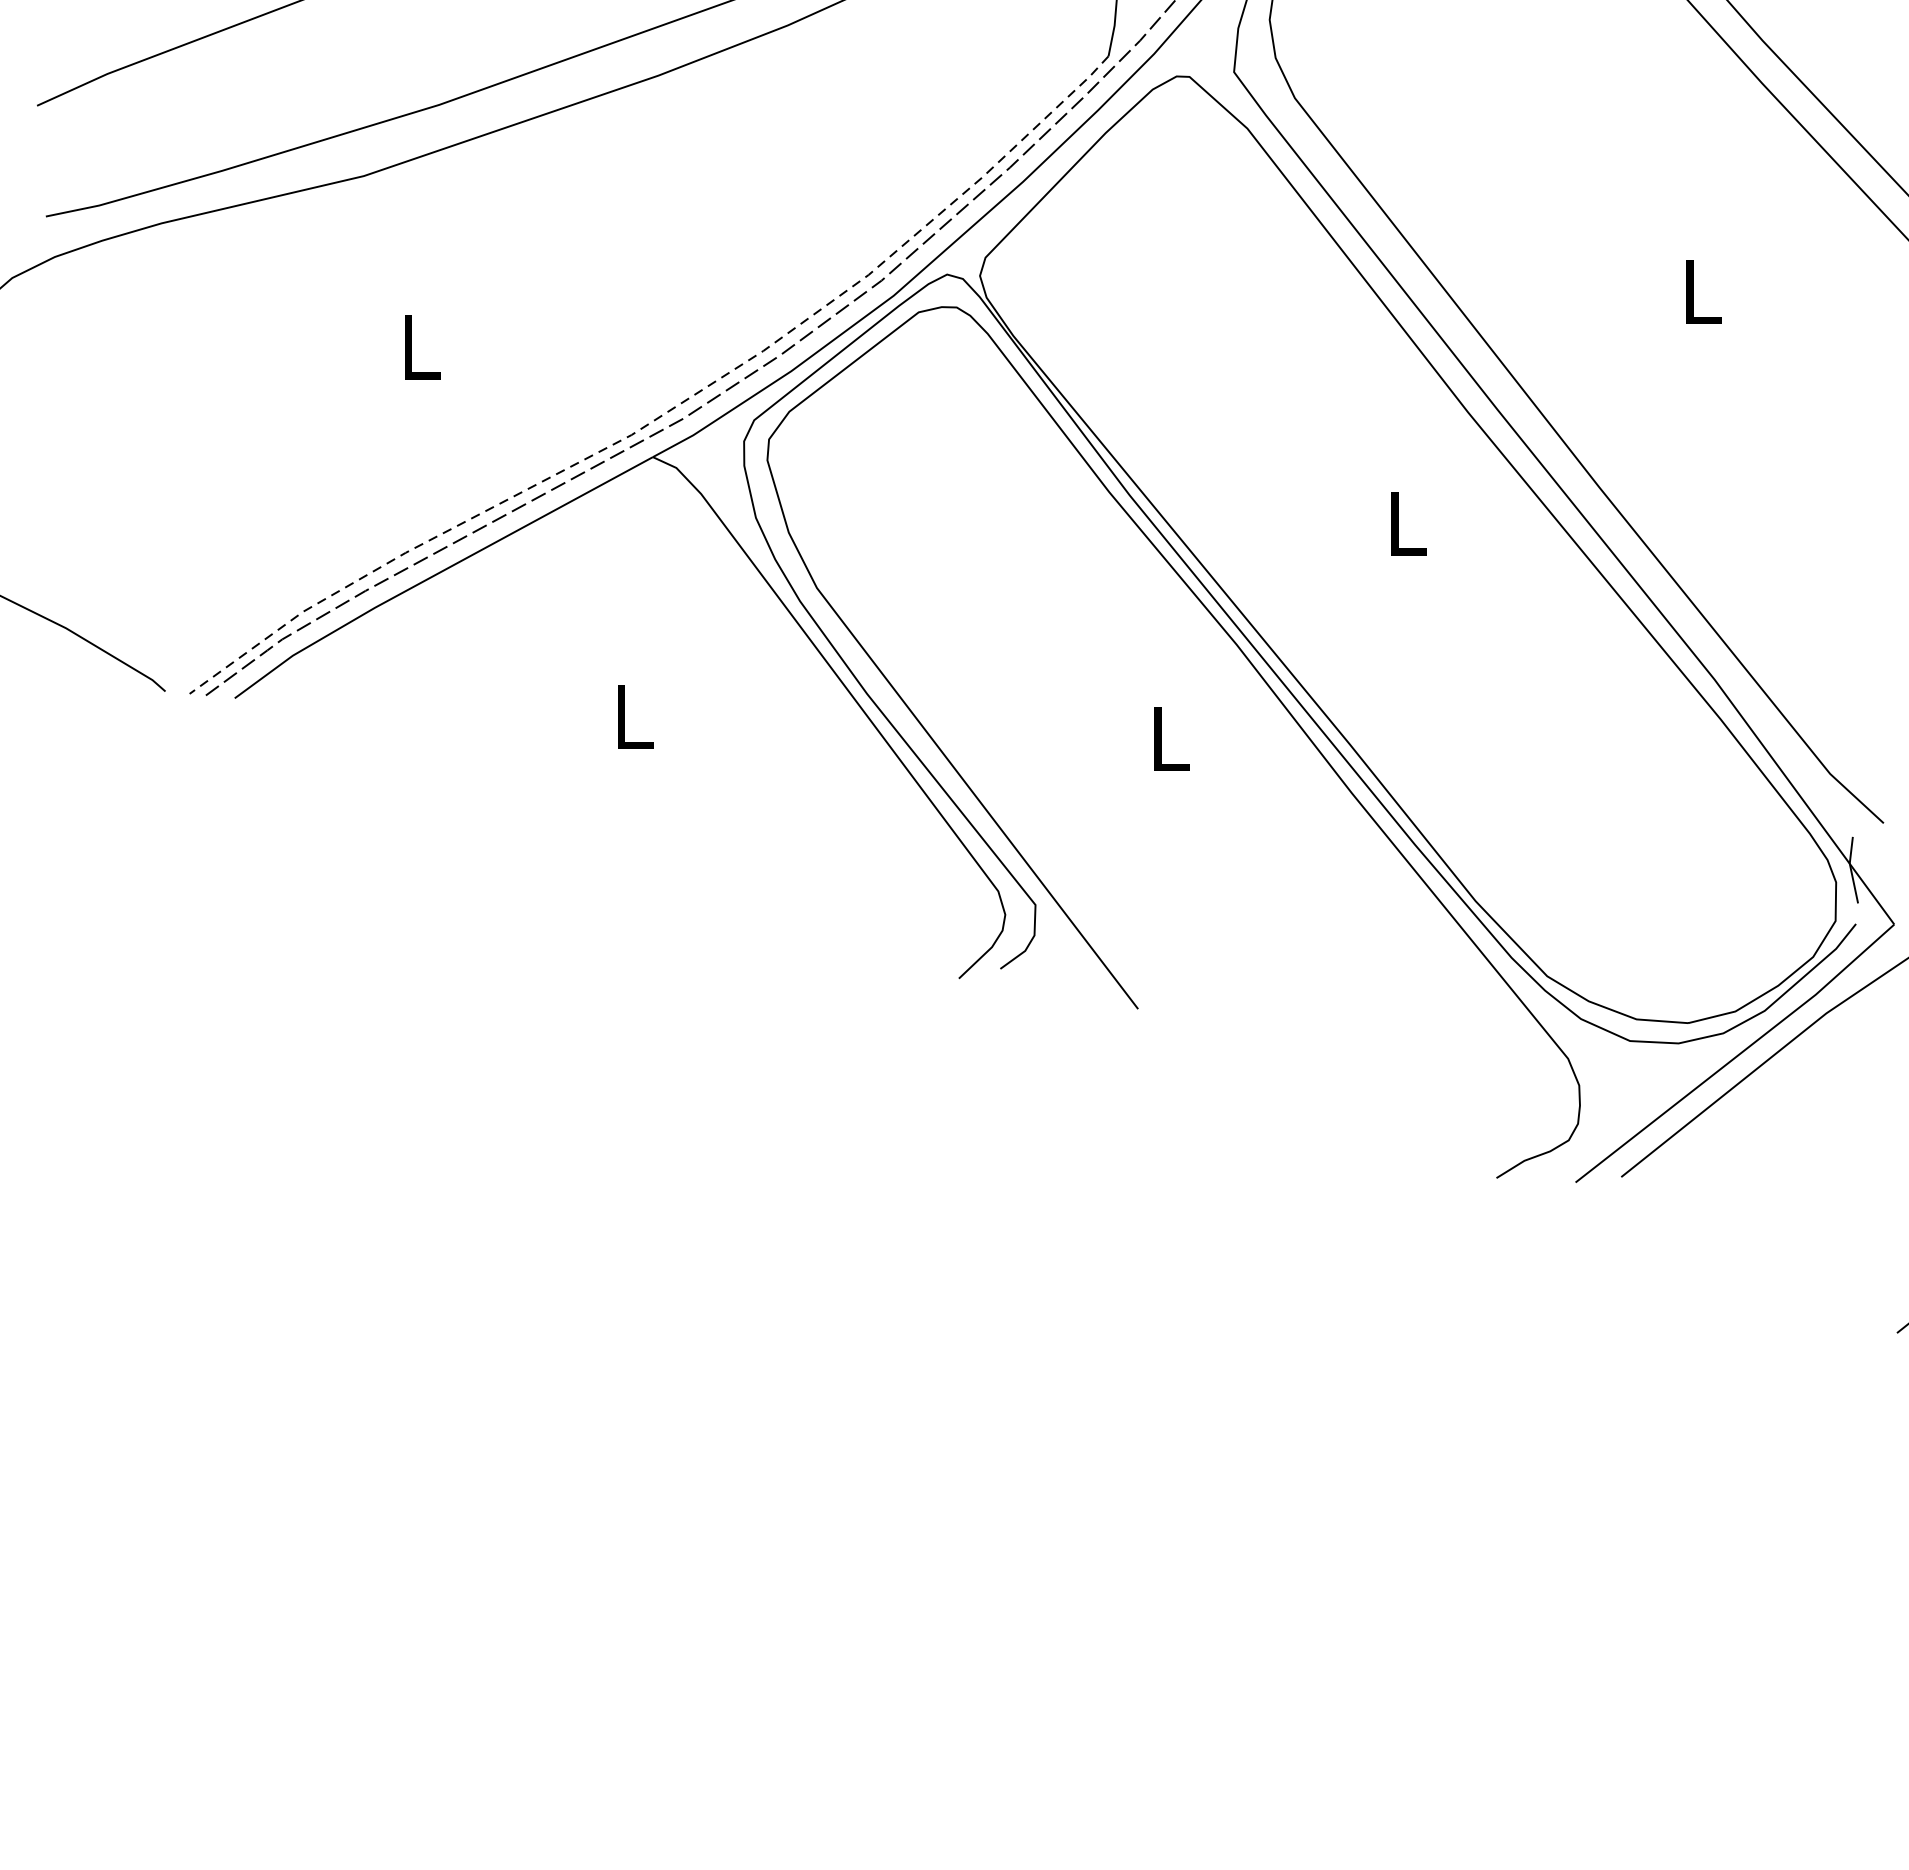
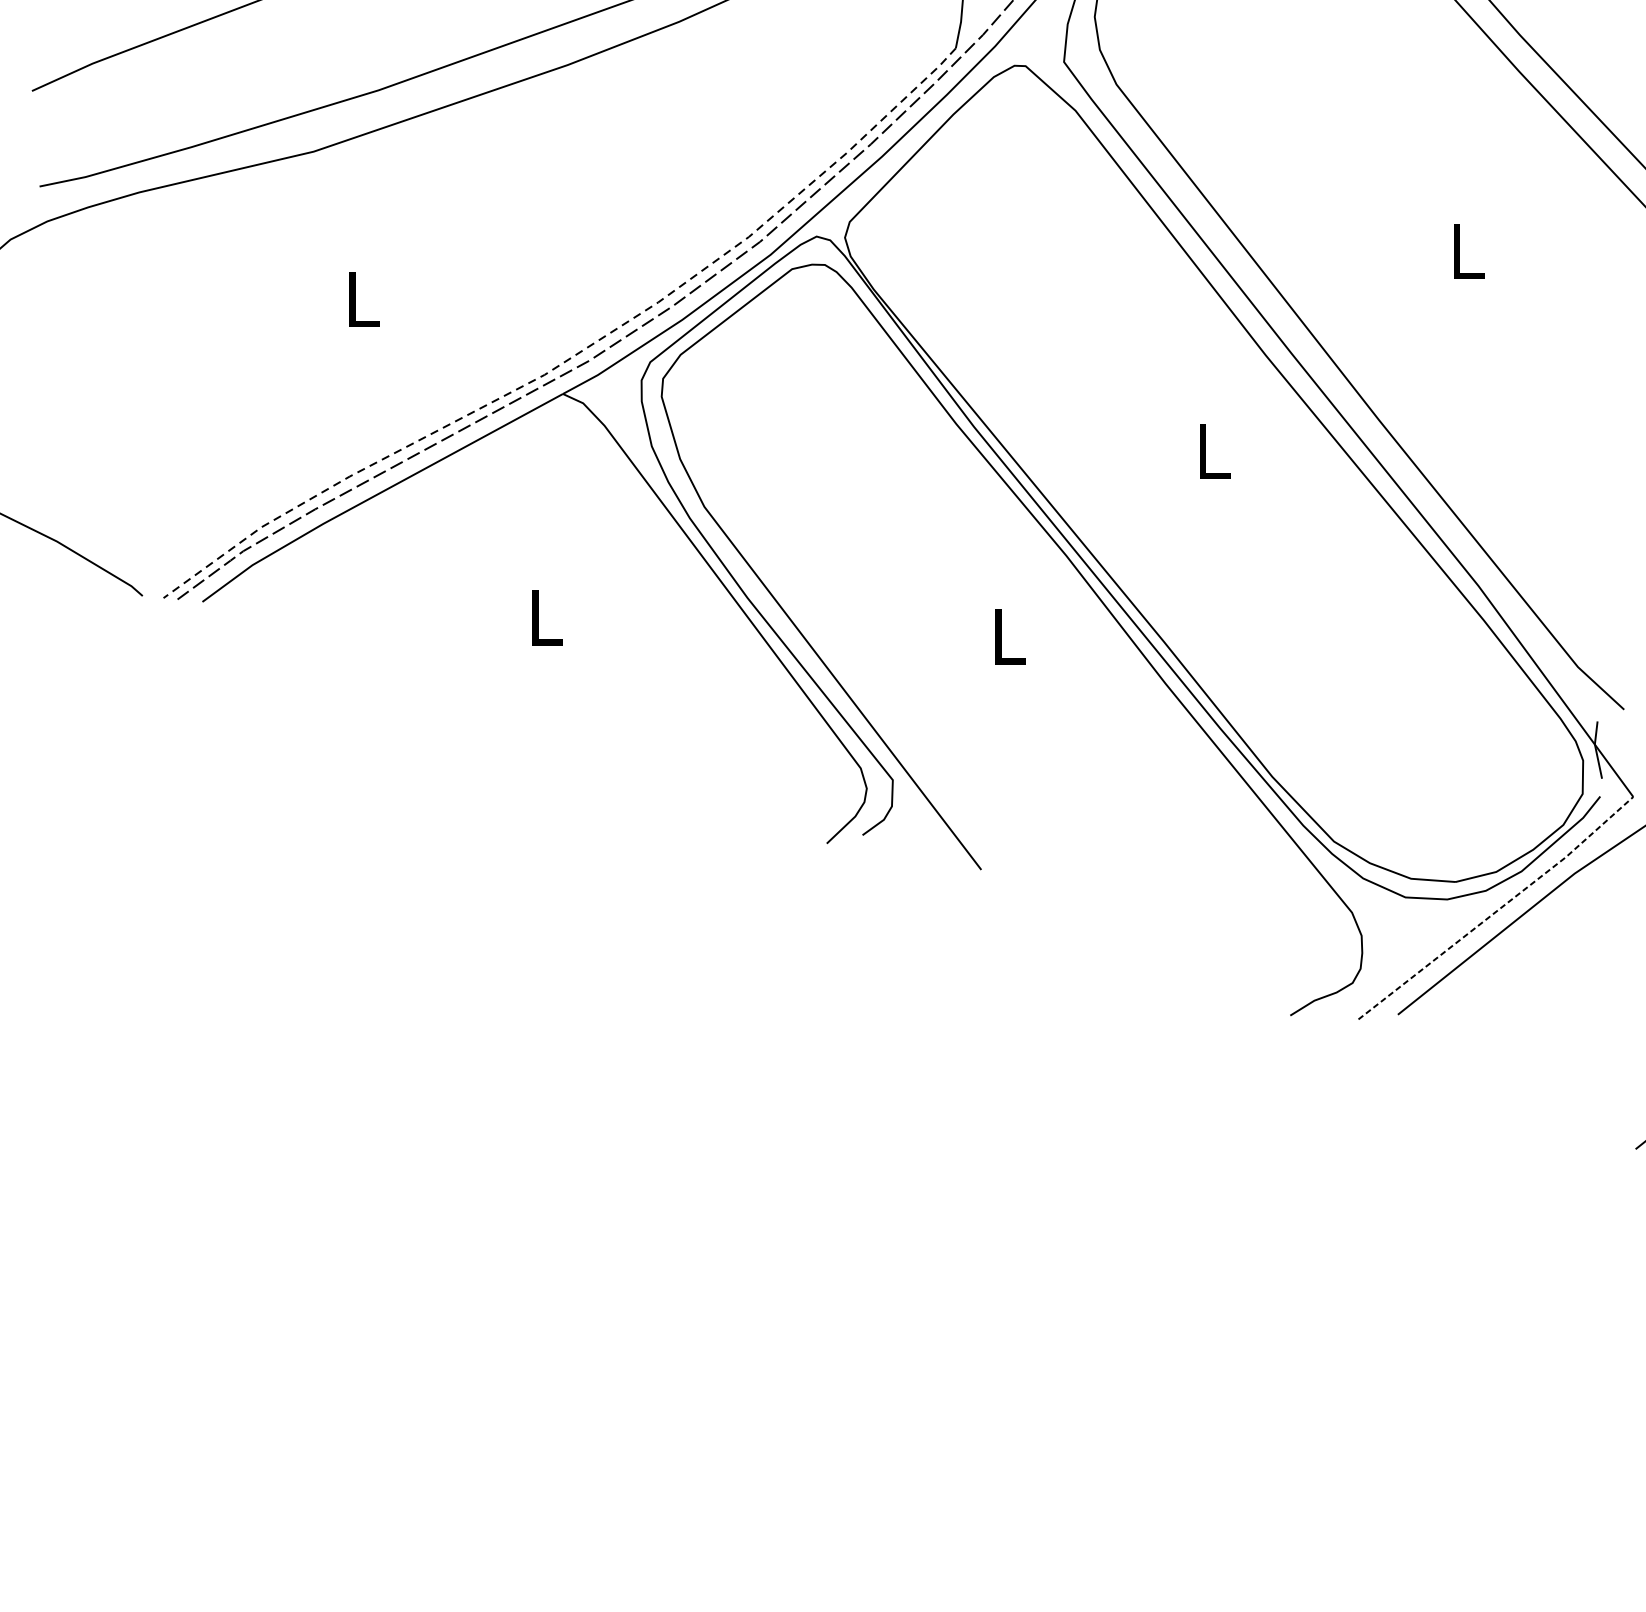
line: (1737, 1055) -> (1498, 909), solid -> dashed

